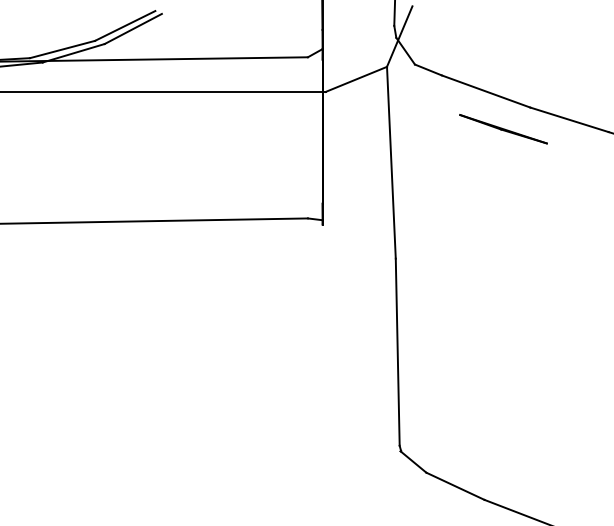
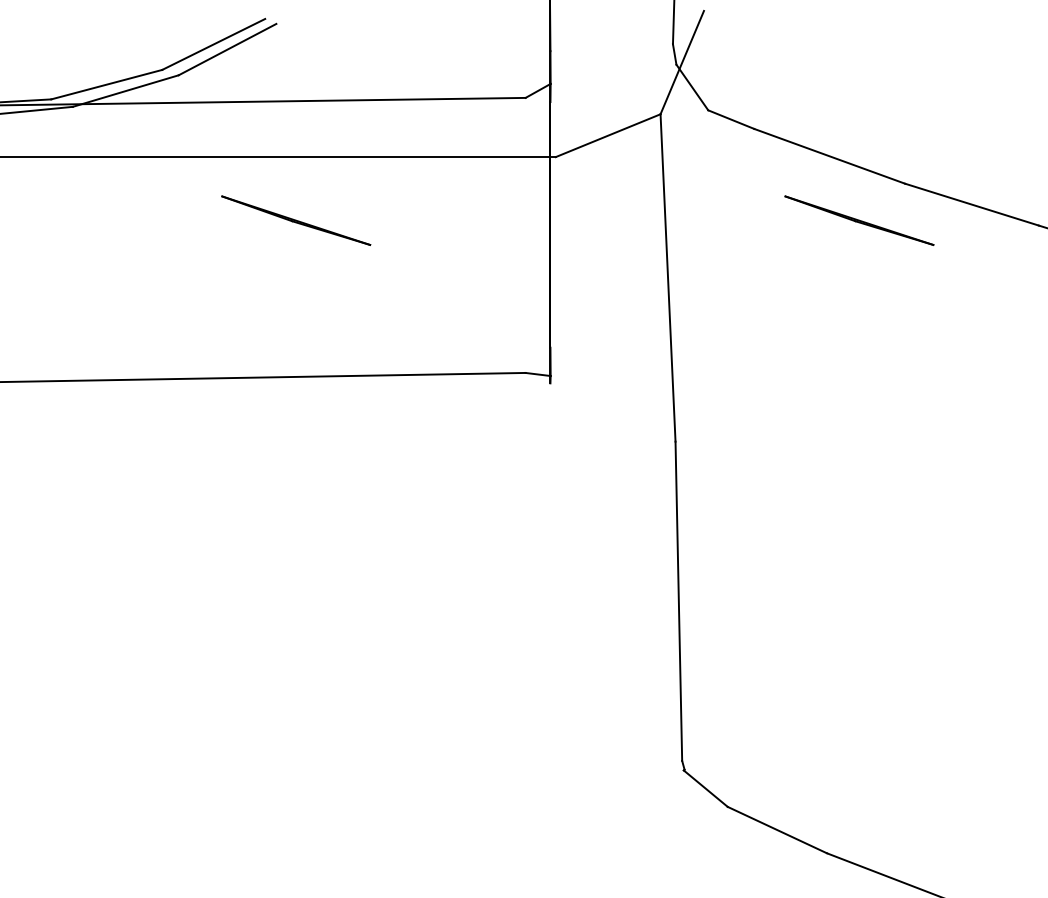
line: (173, 129) -> (296, 221), added

